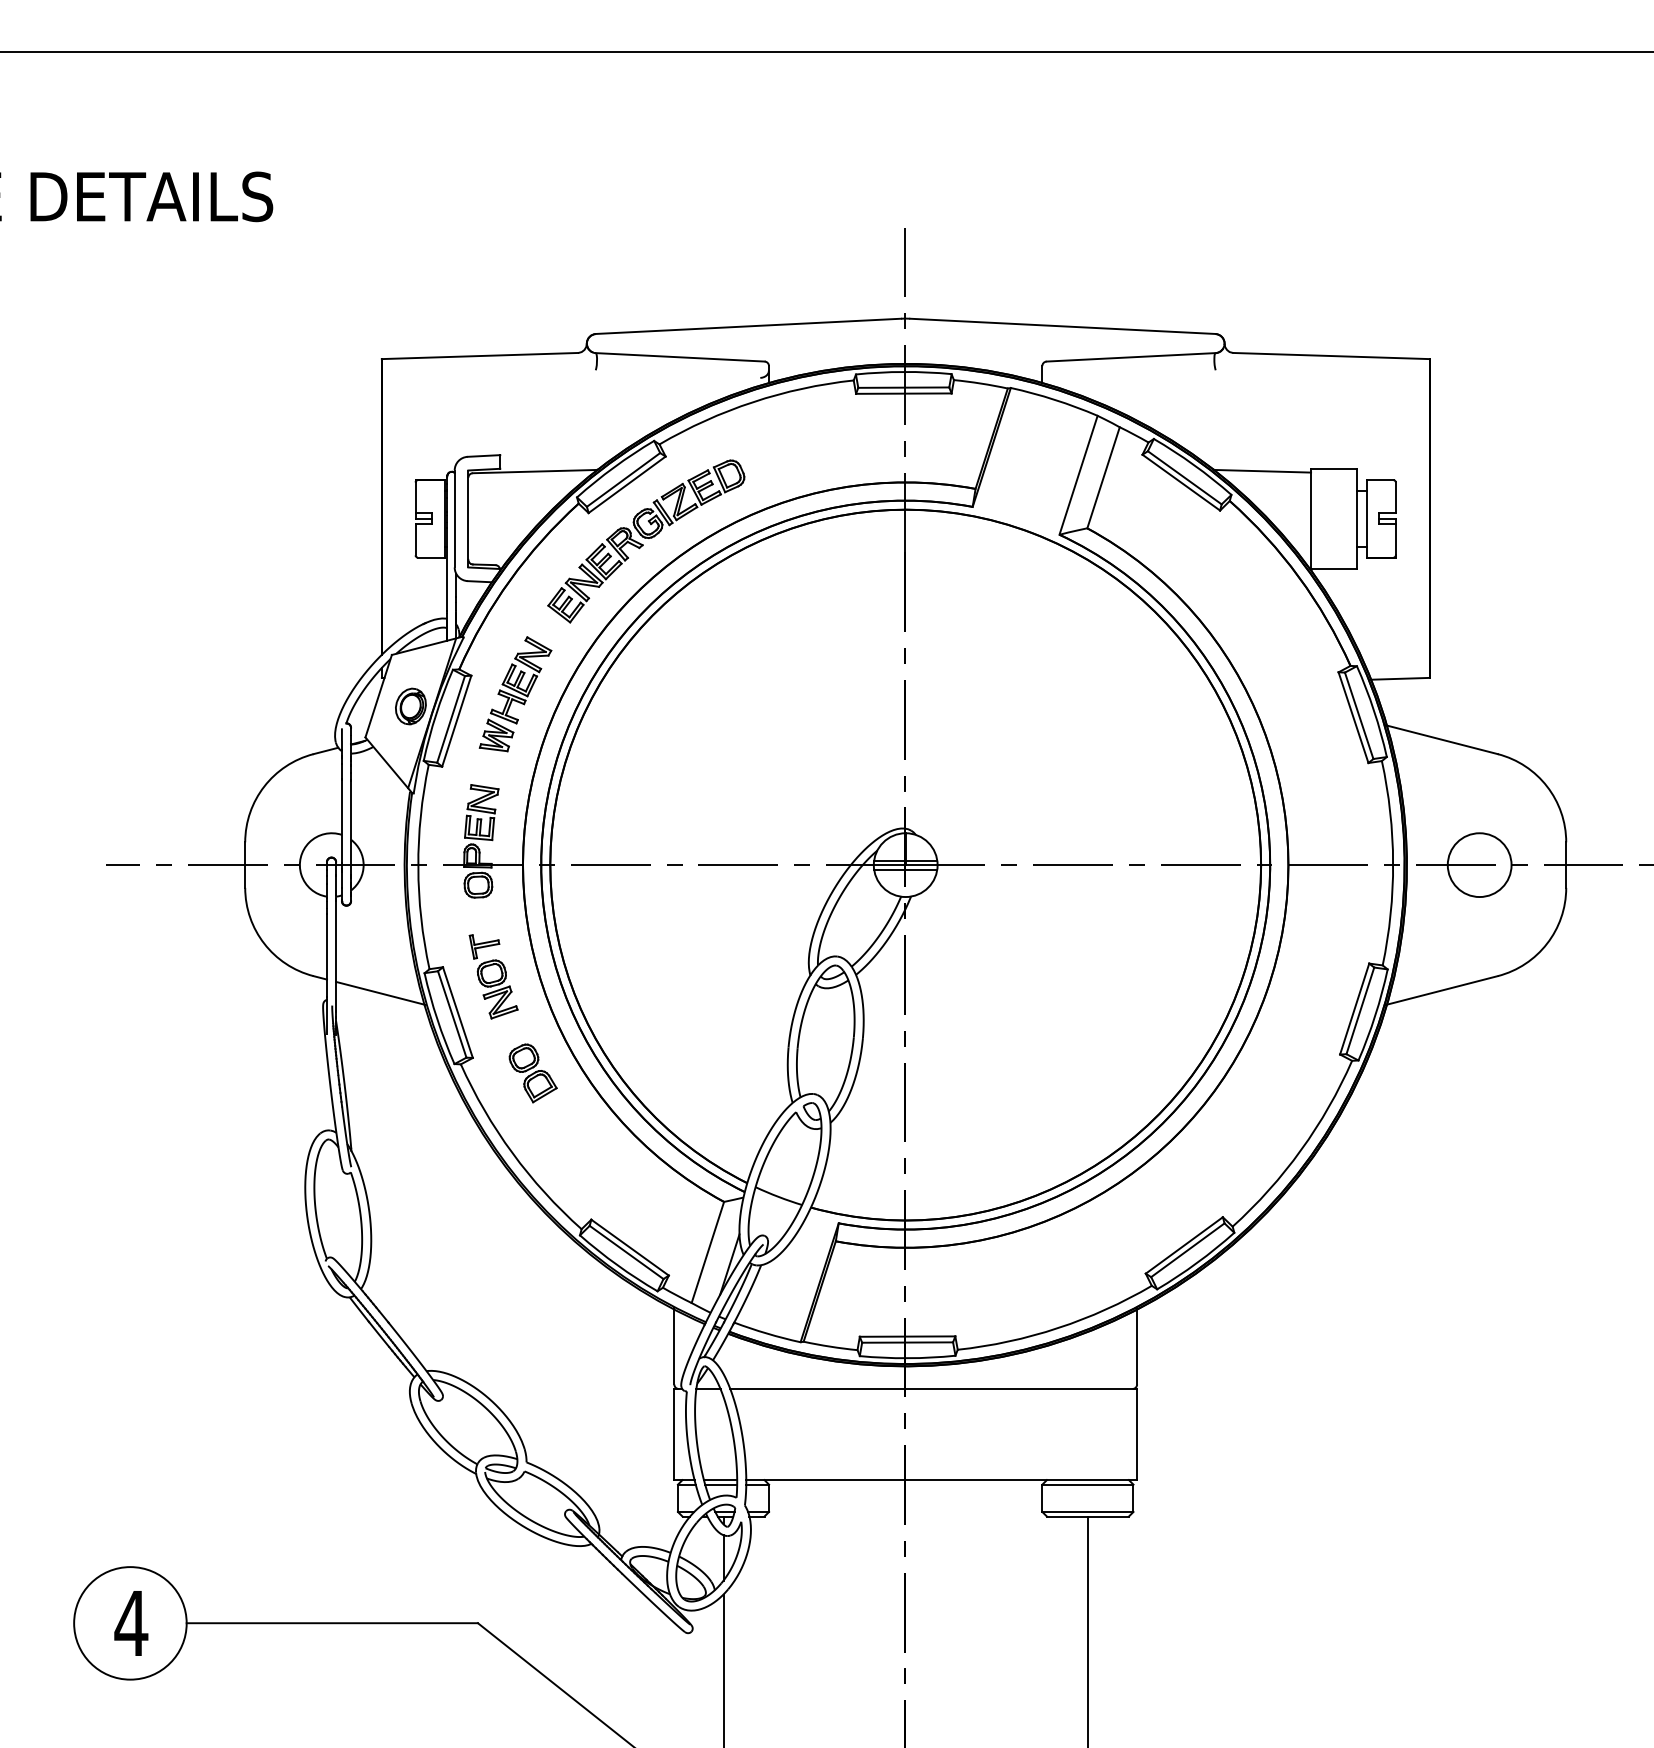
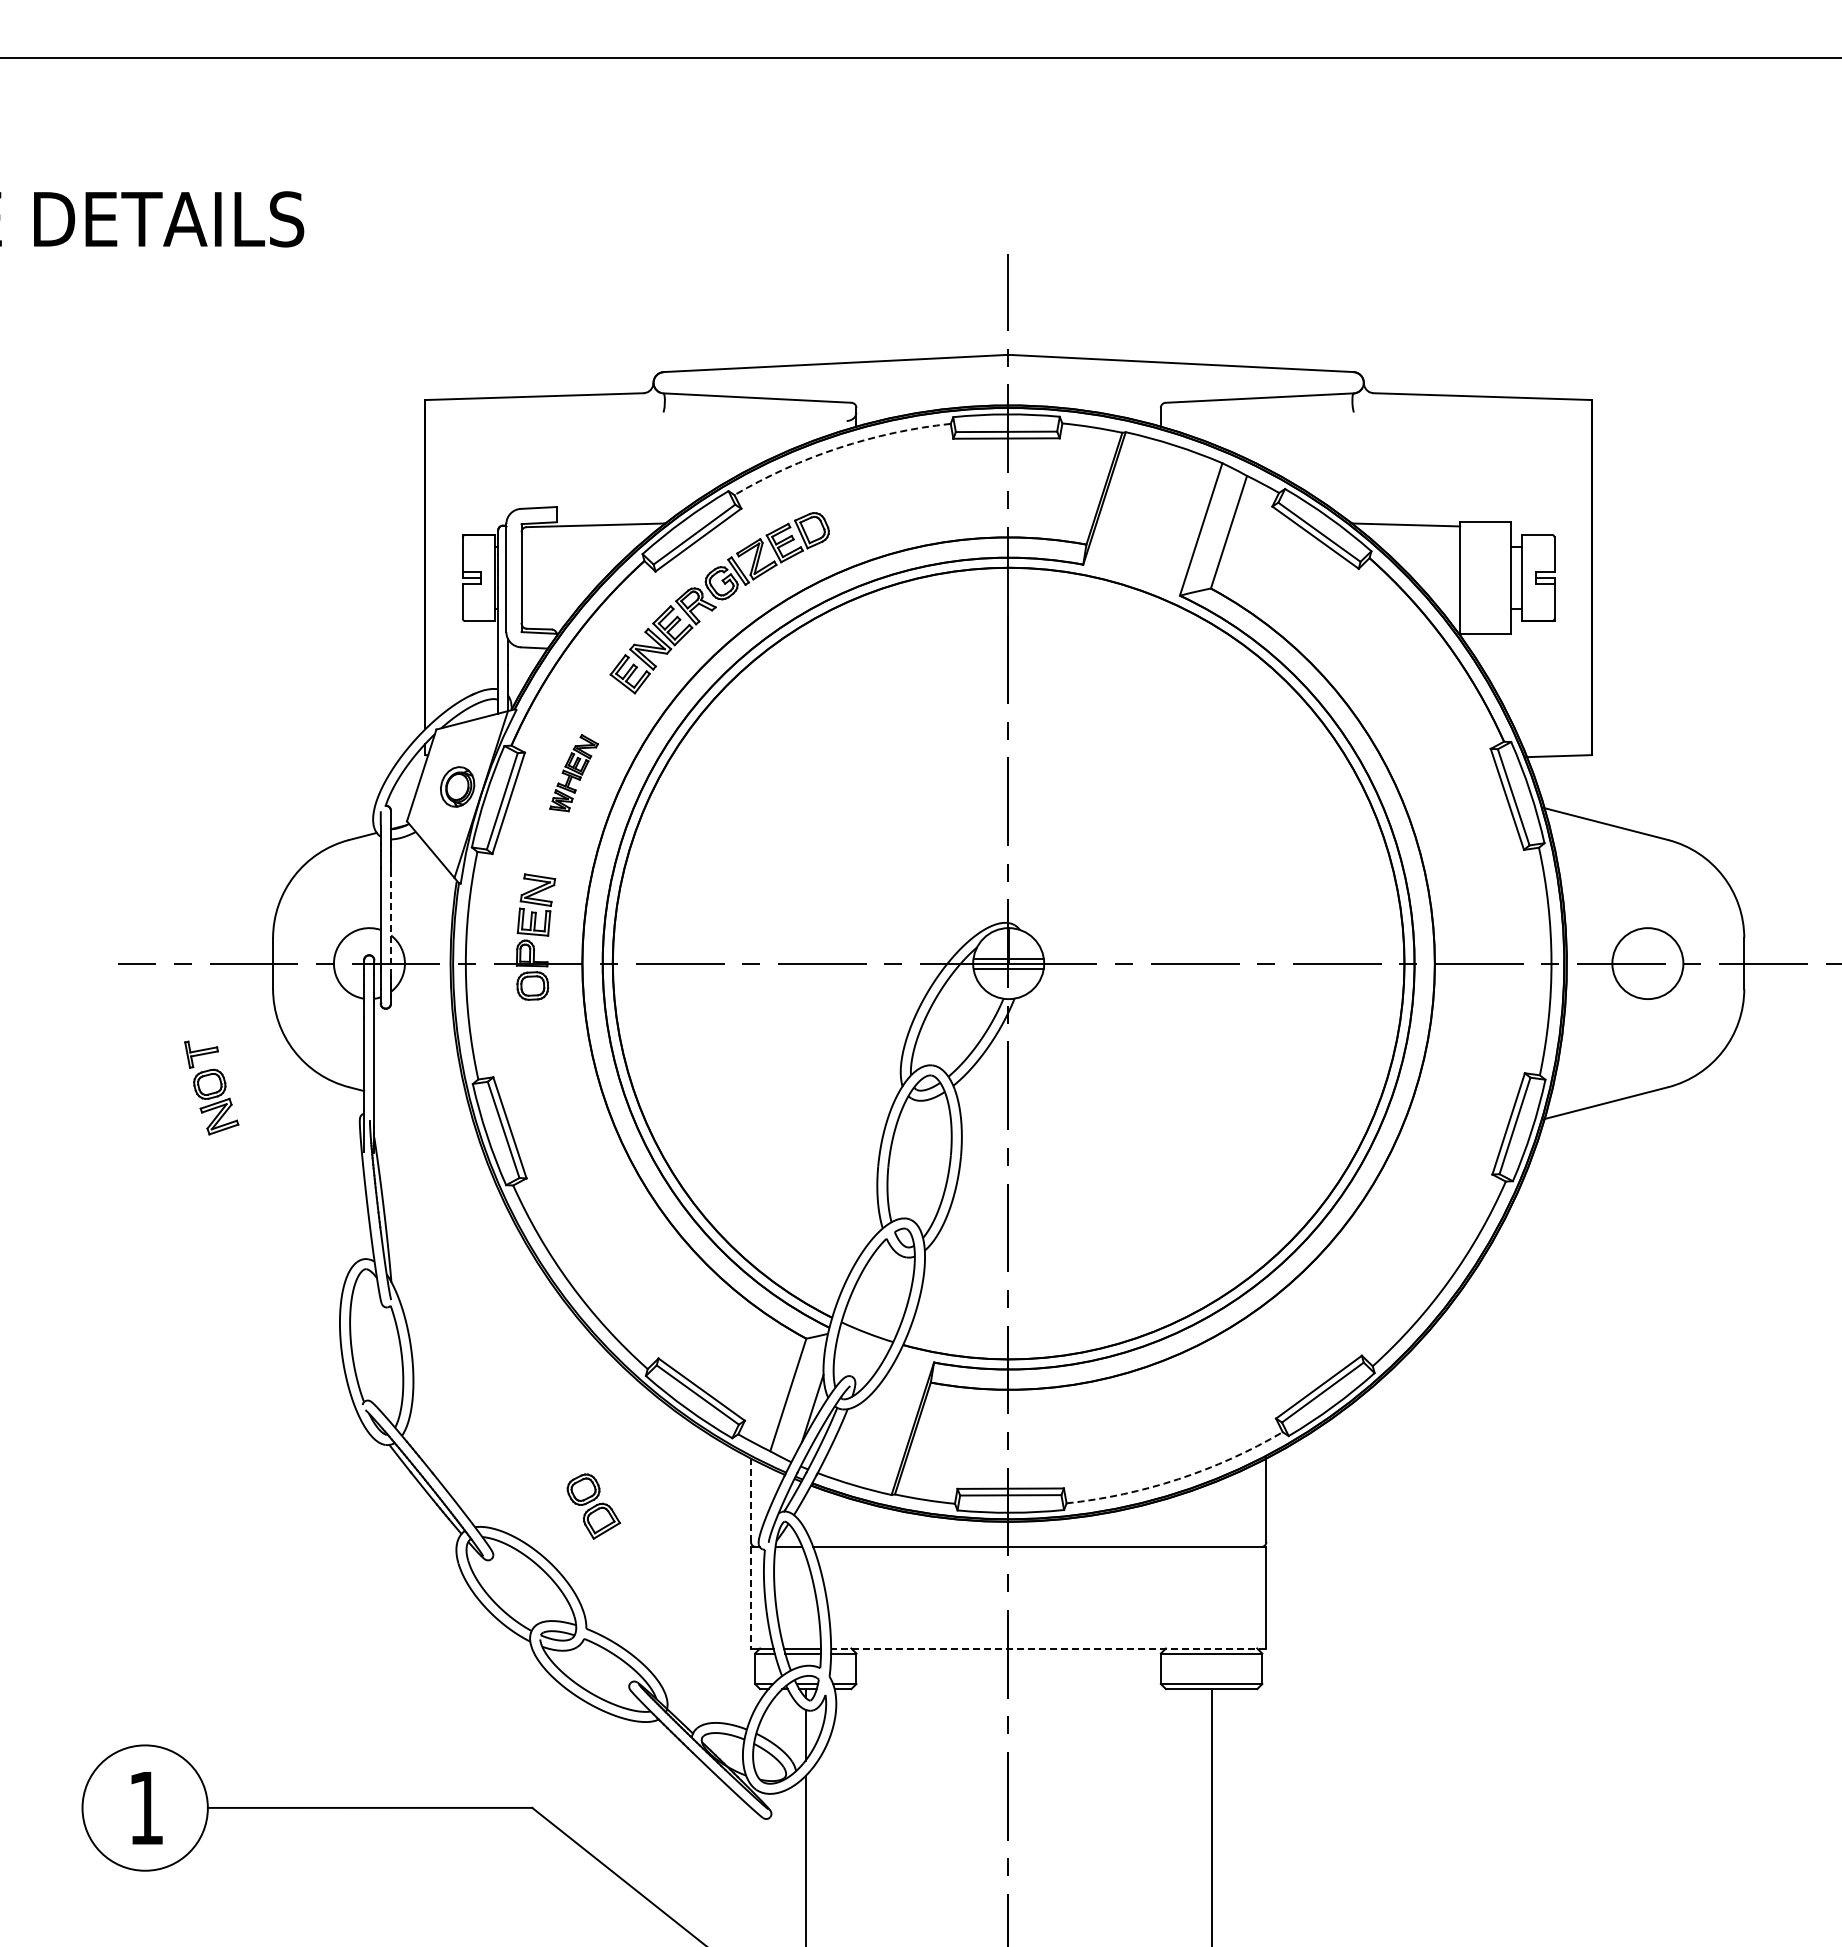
arc: (752, 402) -> (838, 448), solid -> dashed
part: (514, 693) -> (573, 772), size x0.6
line: (350, 828) -> (390, 922), solid -> dashed
part: (493, 976) -> (211, 1087), moved
line: (380, 993) -> (423, 1106), removed
part: (532, 1073) -> (593, 1506), moved
arc: (1058, 1328) -> (1178, 1479), solid -> dashed
line: (673, 1346) -> (750, 1499), solid -> dashed
line: (673, 1434) -> (750, 1597), solid -> dashed
line: (941, 1480) -> (1048, 1648), solid -> dashed
text: (131, 1623) -> (146, 1808), 4 -> 1

